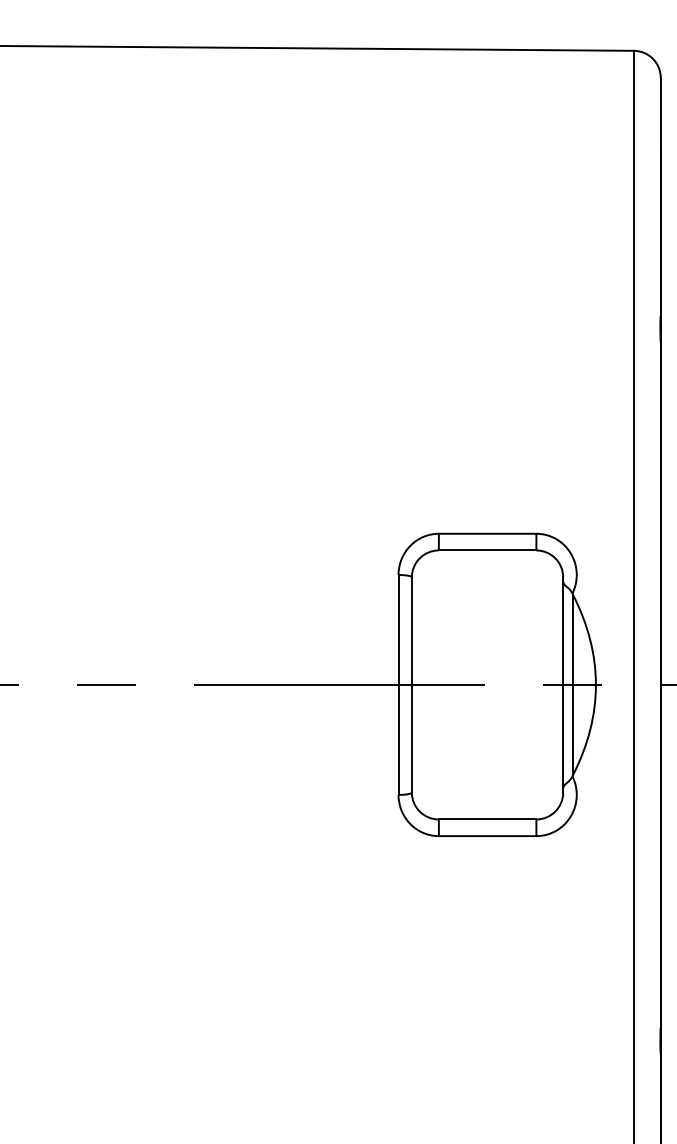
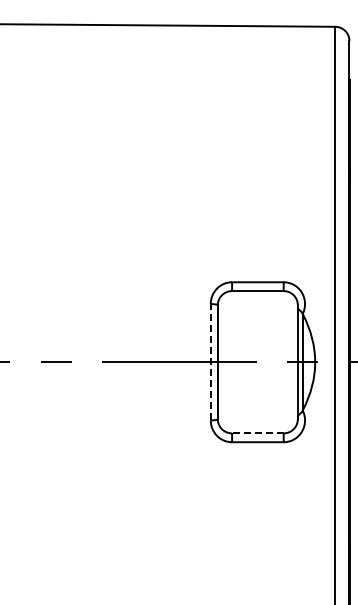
line: (398, 683) -> (210, 361), solid -> dashed
line: (486, 819) -> (257, 433), solid -> dashed

